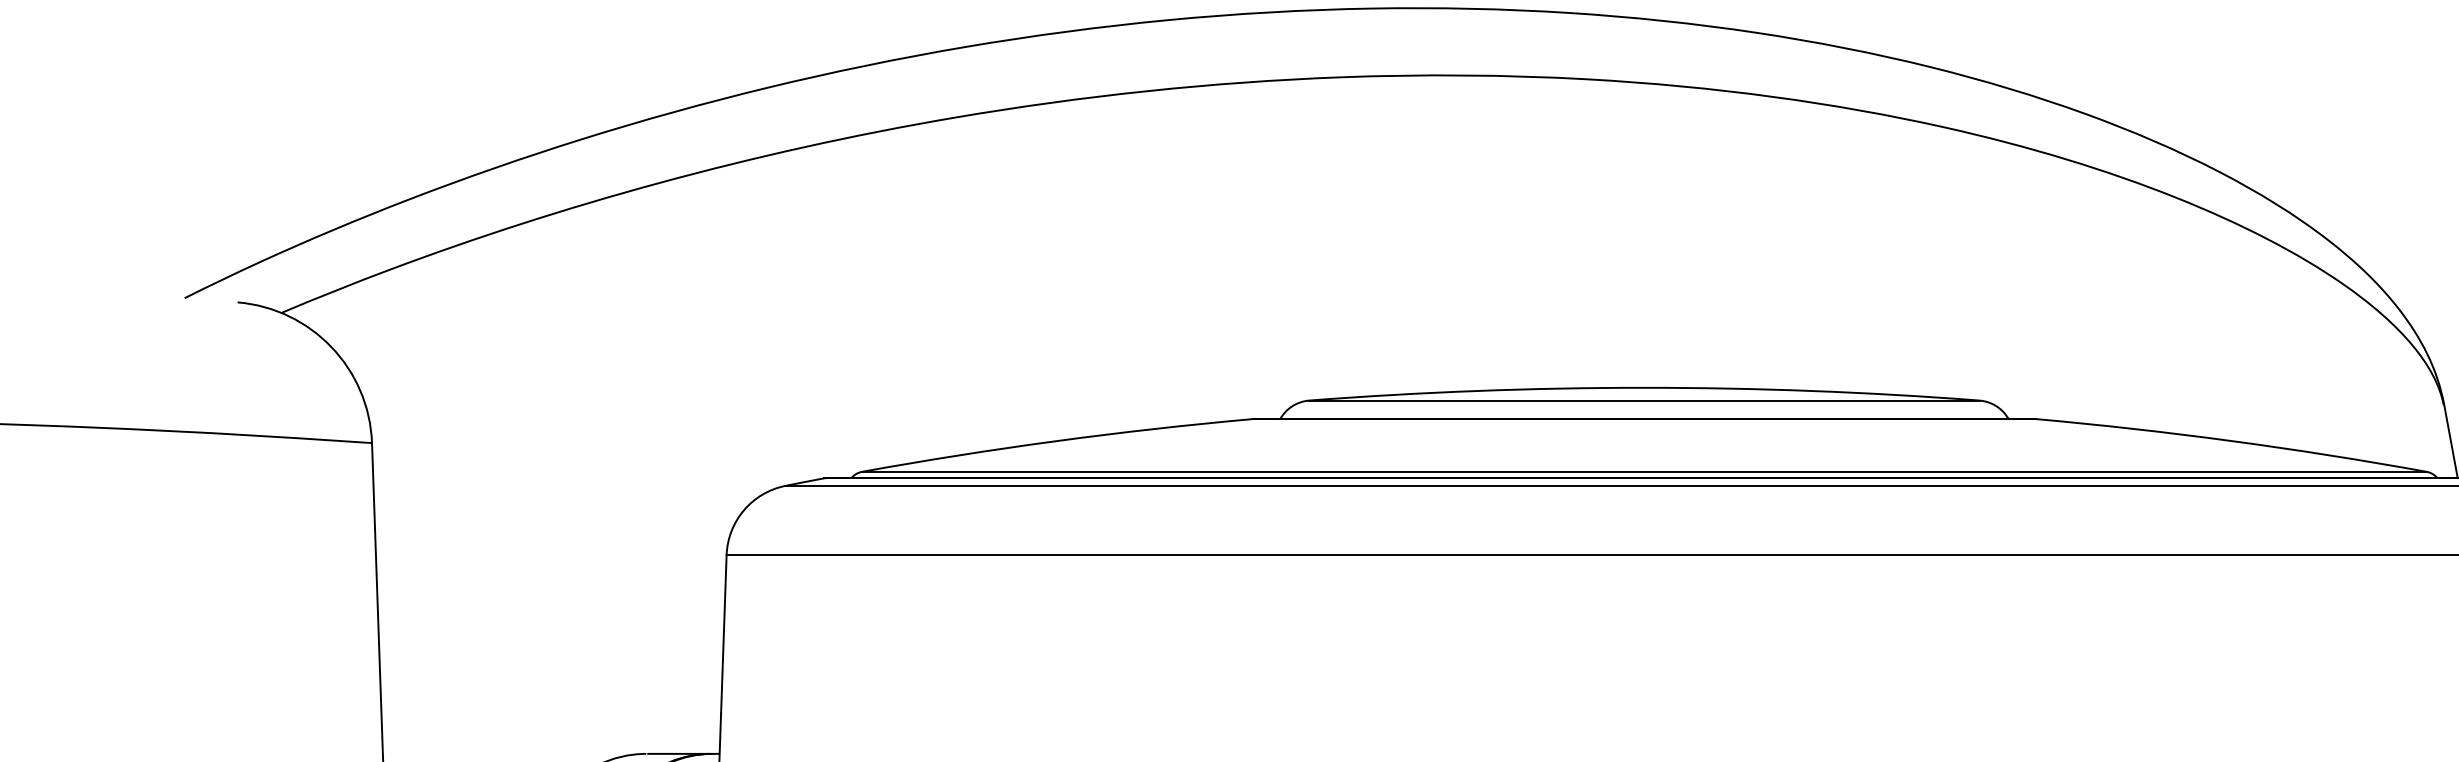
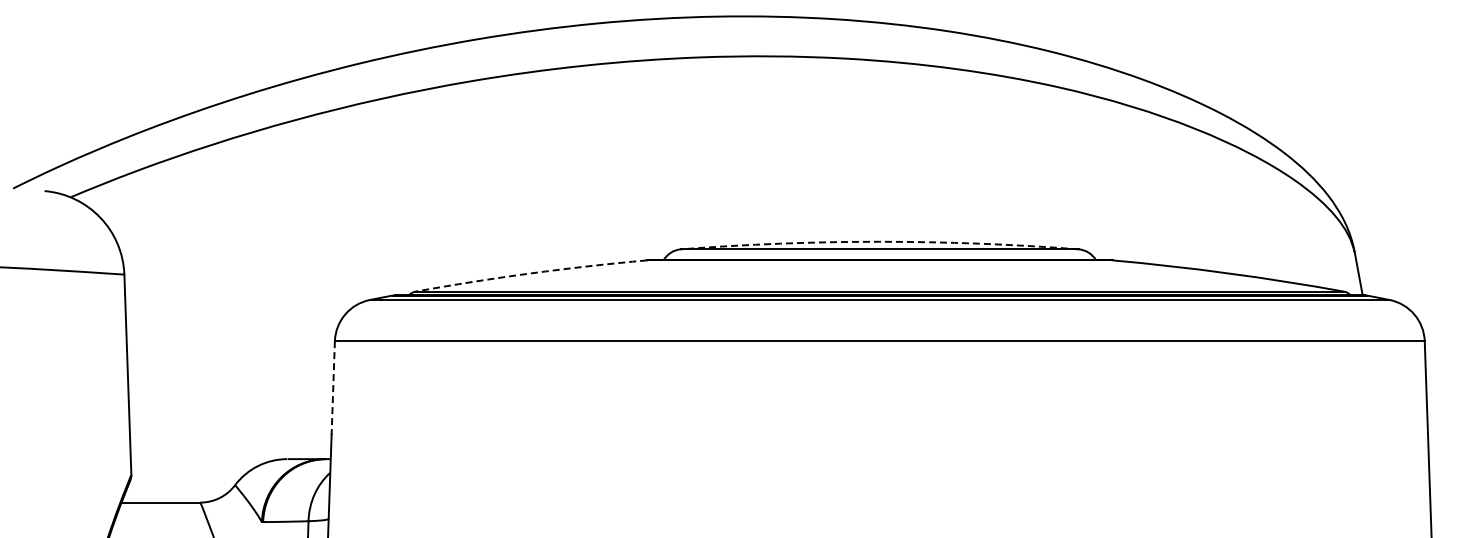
arc: (1643, 387) -> (879, 241), solid -> dashed
arc: (1056, 441) -> (530, 273), solid -> dashed
line: (724, 634) -> (333, 388), solid -> dashed

